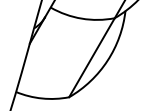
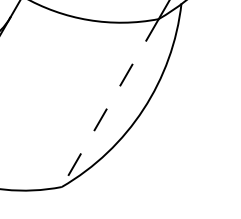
line: (91, 57) -> (109, 102), solid -> dashed

